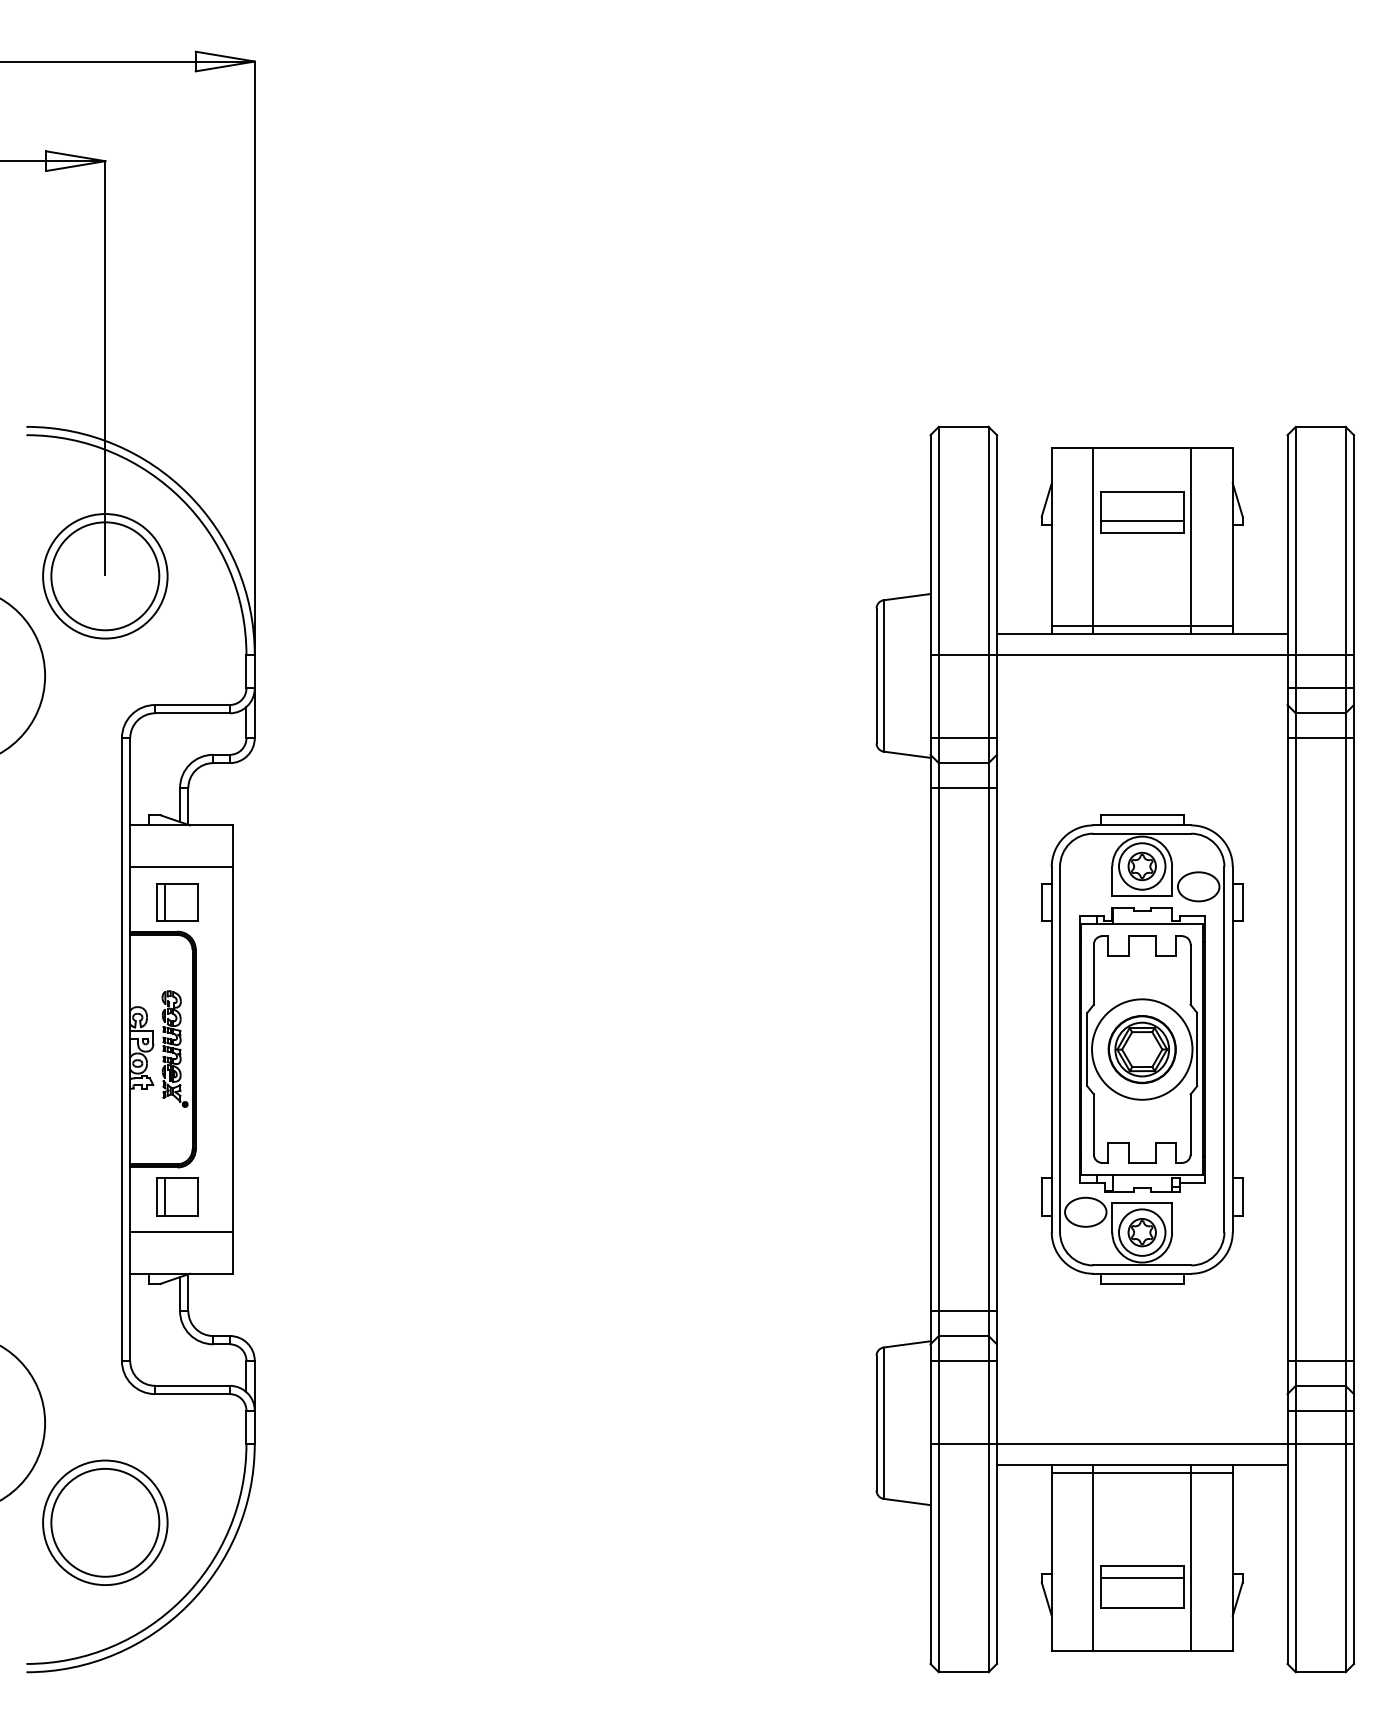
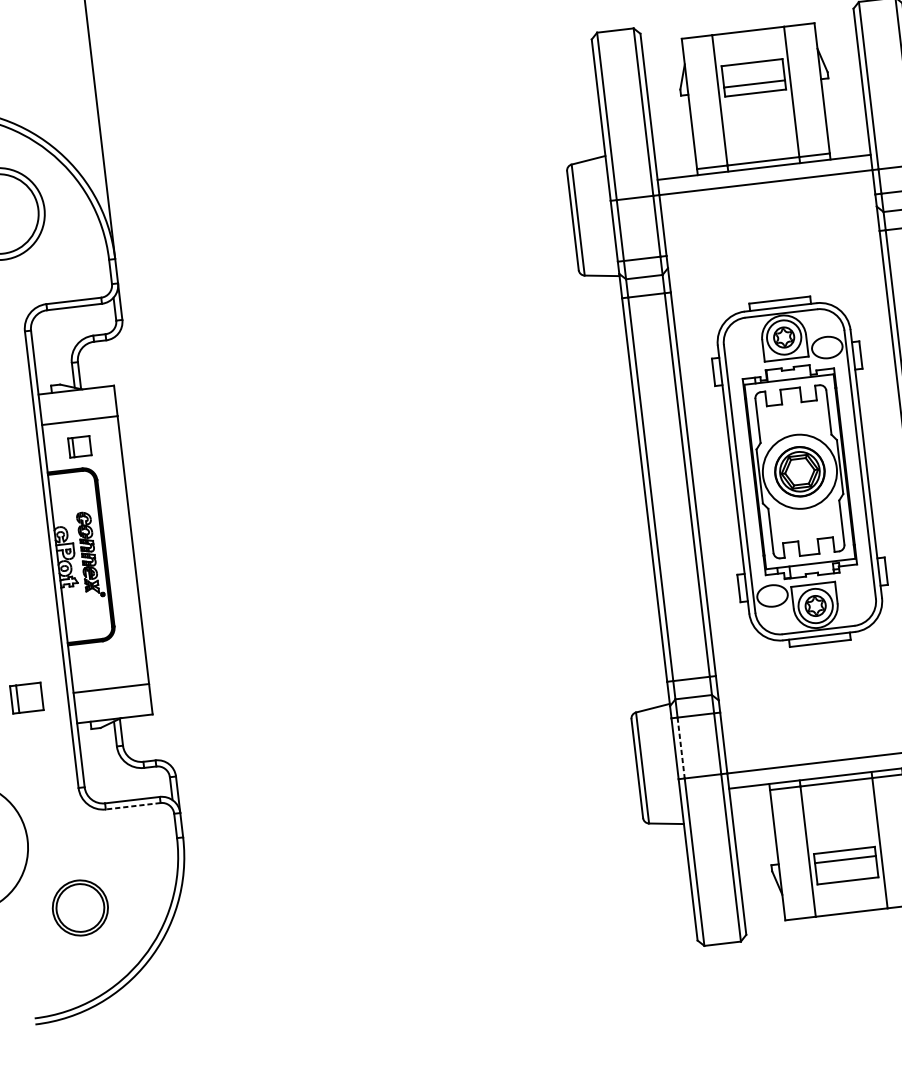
part: (177, 902) -> (79, 447), size x0.7
part: (177, 1196) -> (26, 697), moved
line: (192, 1394) -> (133, 806), solid -> dashed
line: (938, 1402) -> (680, 748), solid -> dashed
part: (105, 1522) -> (80, 907), size x0.6

